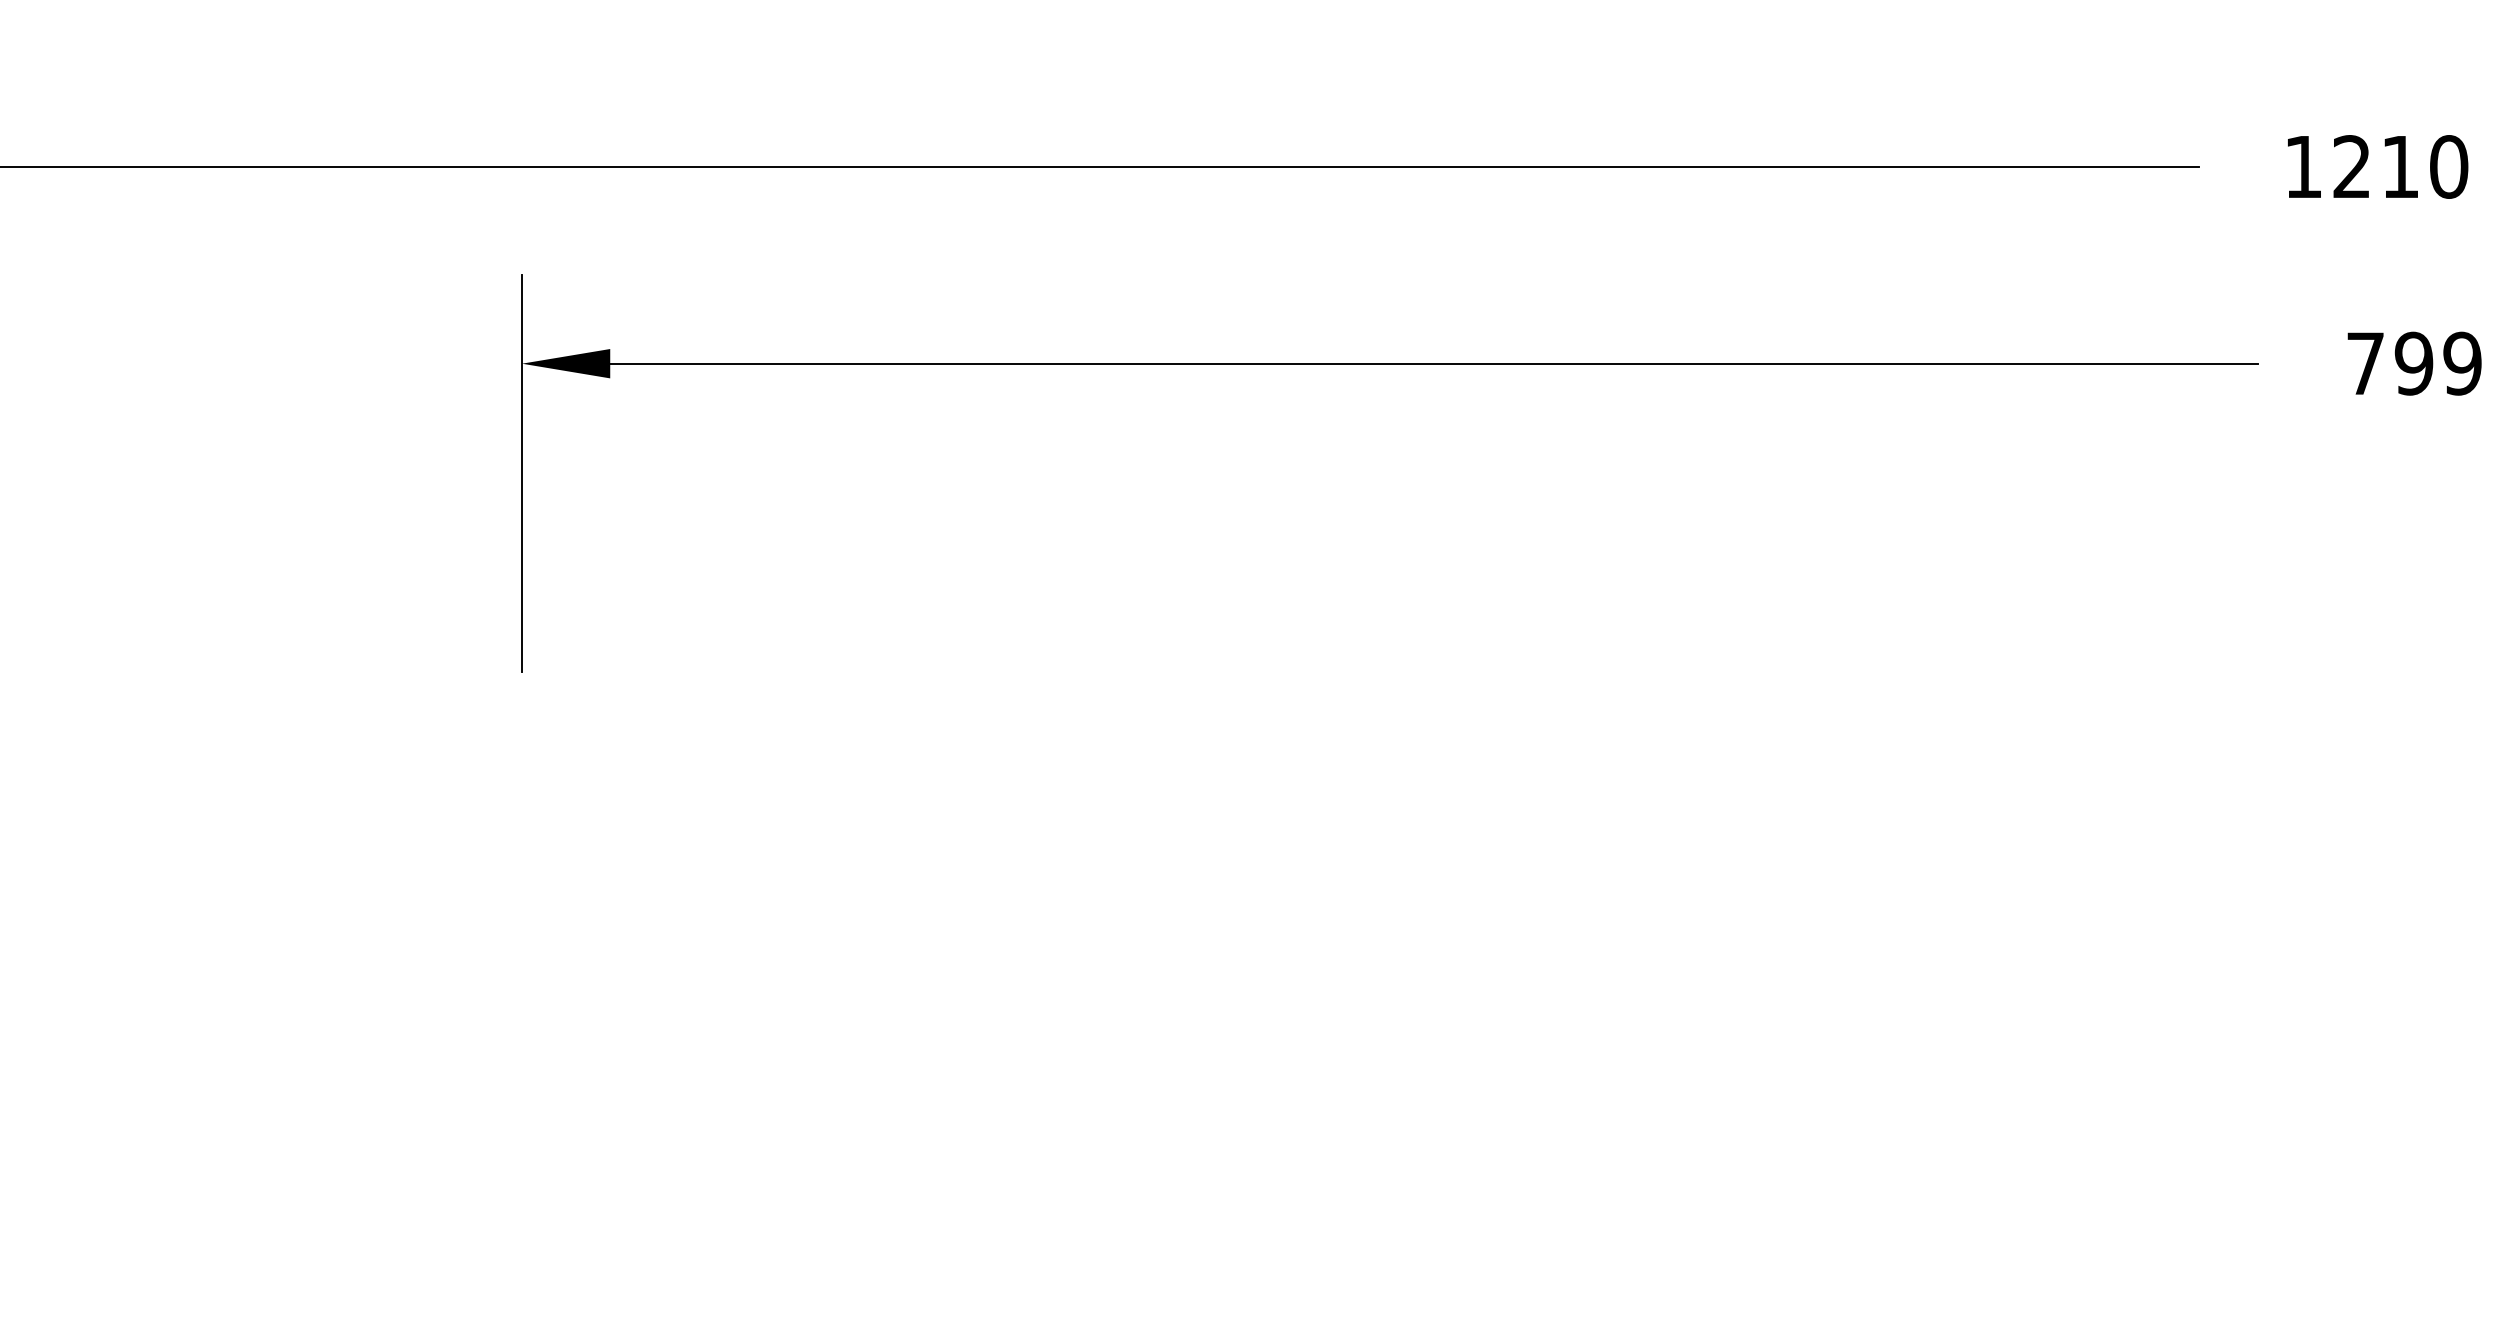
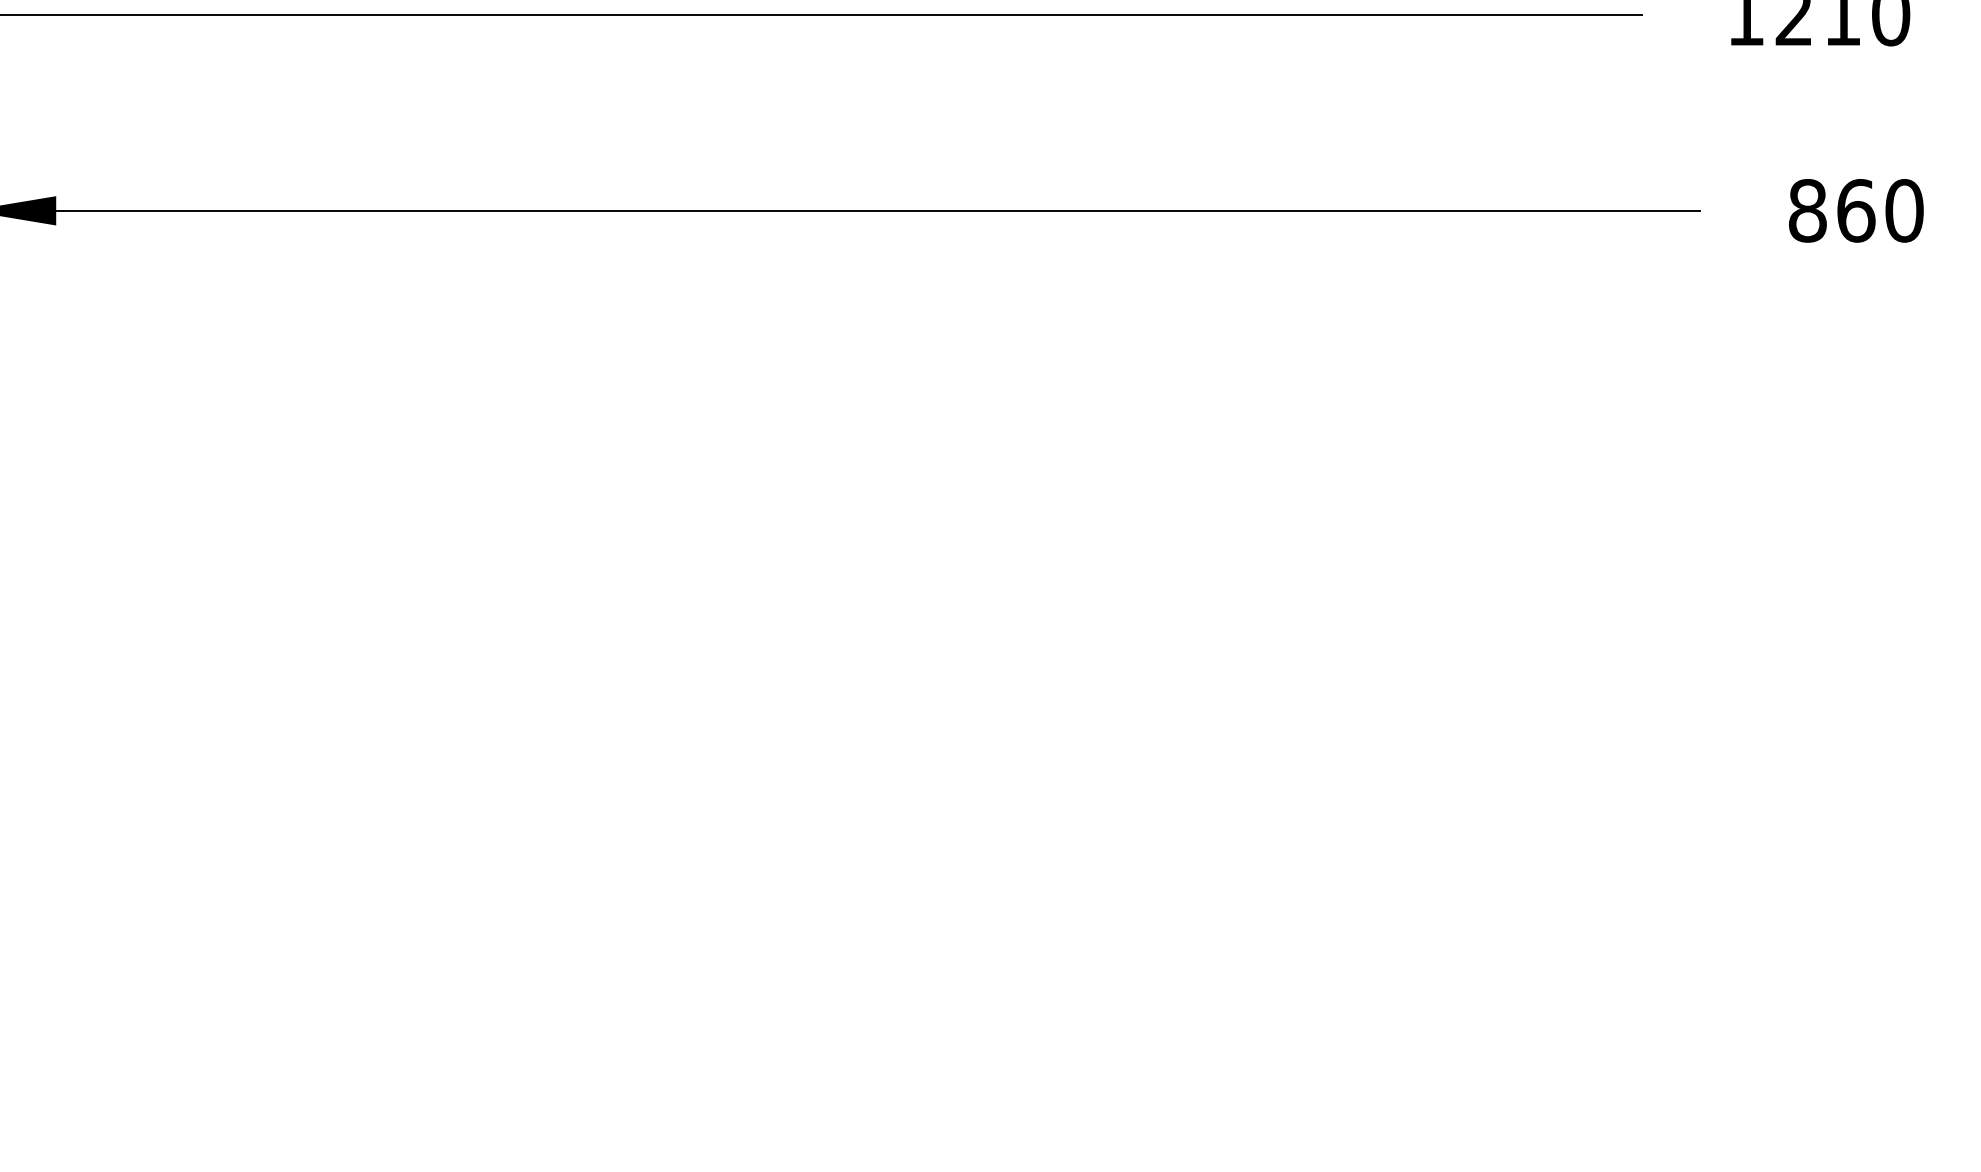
text: (2413, 363) -> (1855, 210), 799 -> 860

